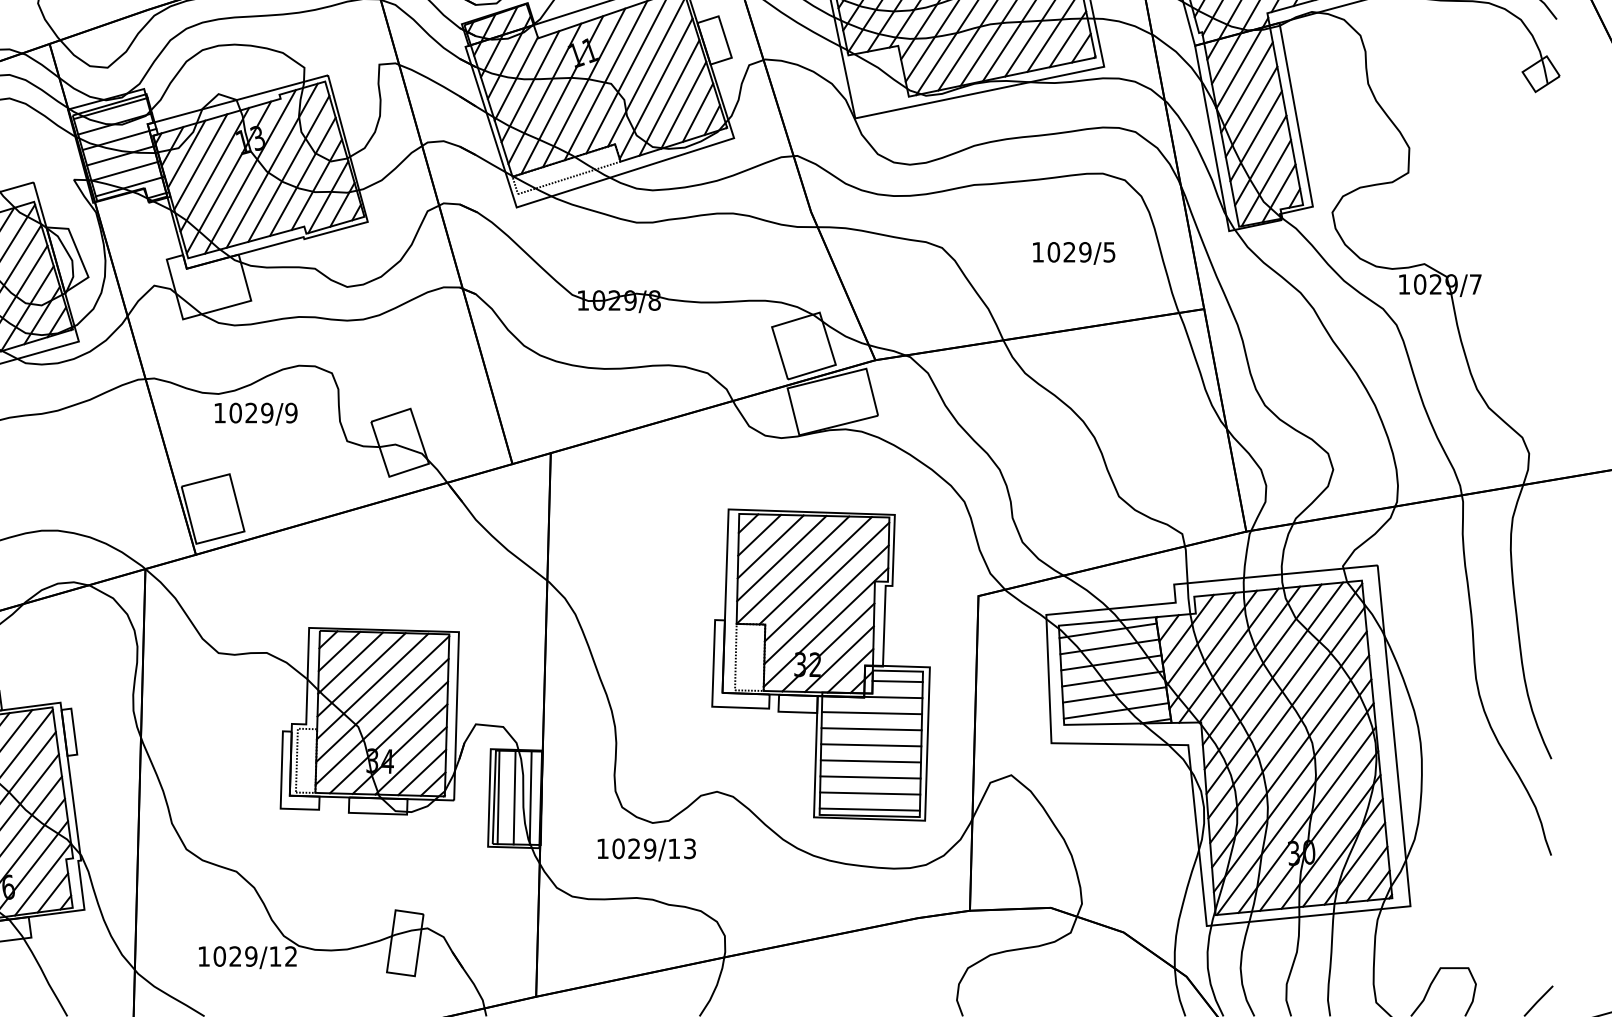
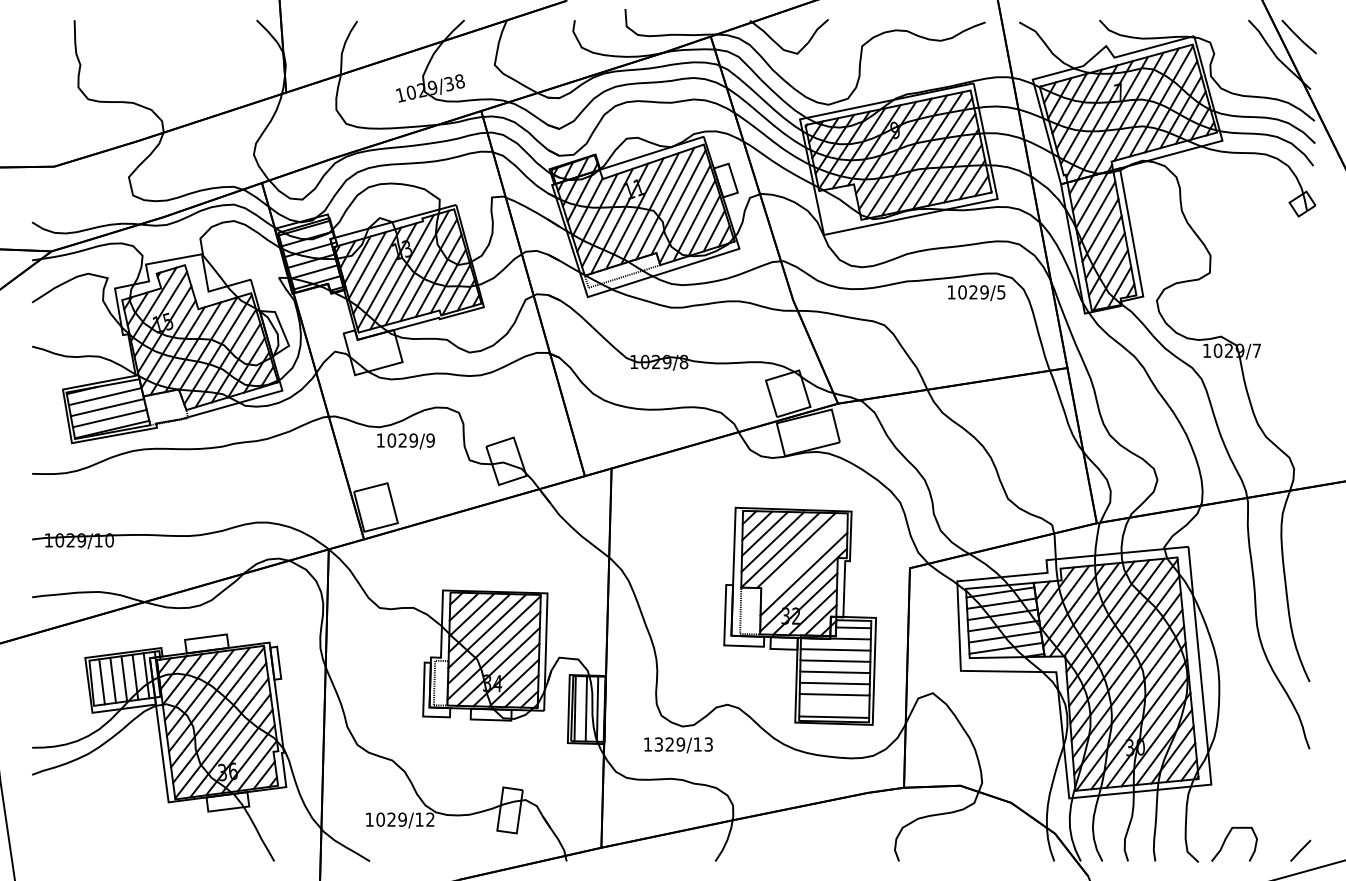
text: (1073, 253) -> (976, 293), moved
line: (825, 582) -> (803, 558), removed
line: (870, 792) -> (834, 705), removed
text: (618, 848) -> (658, 744), 1029/13 -> 1329/13

